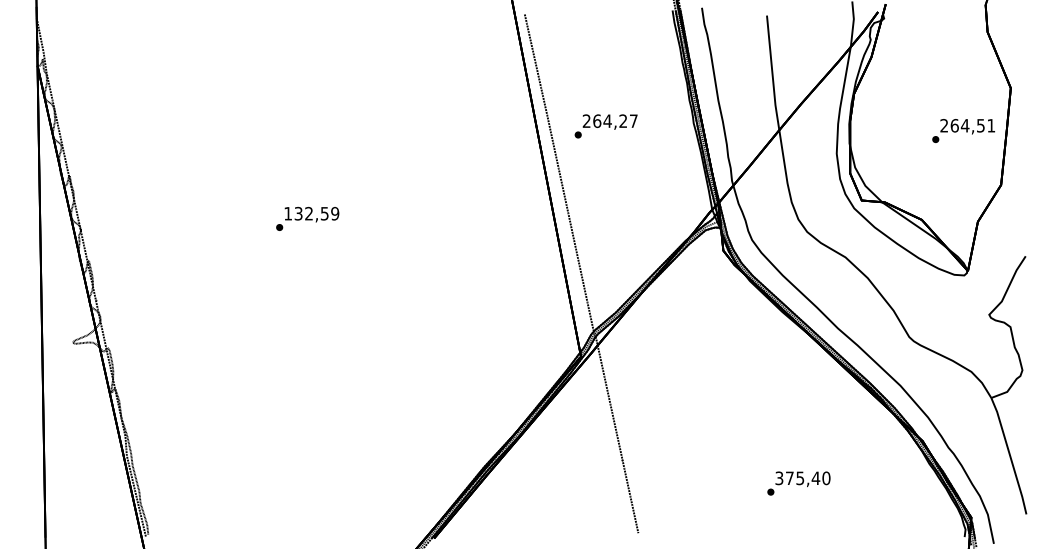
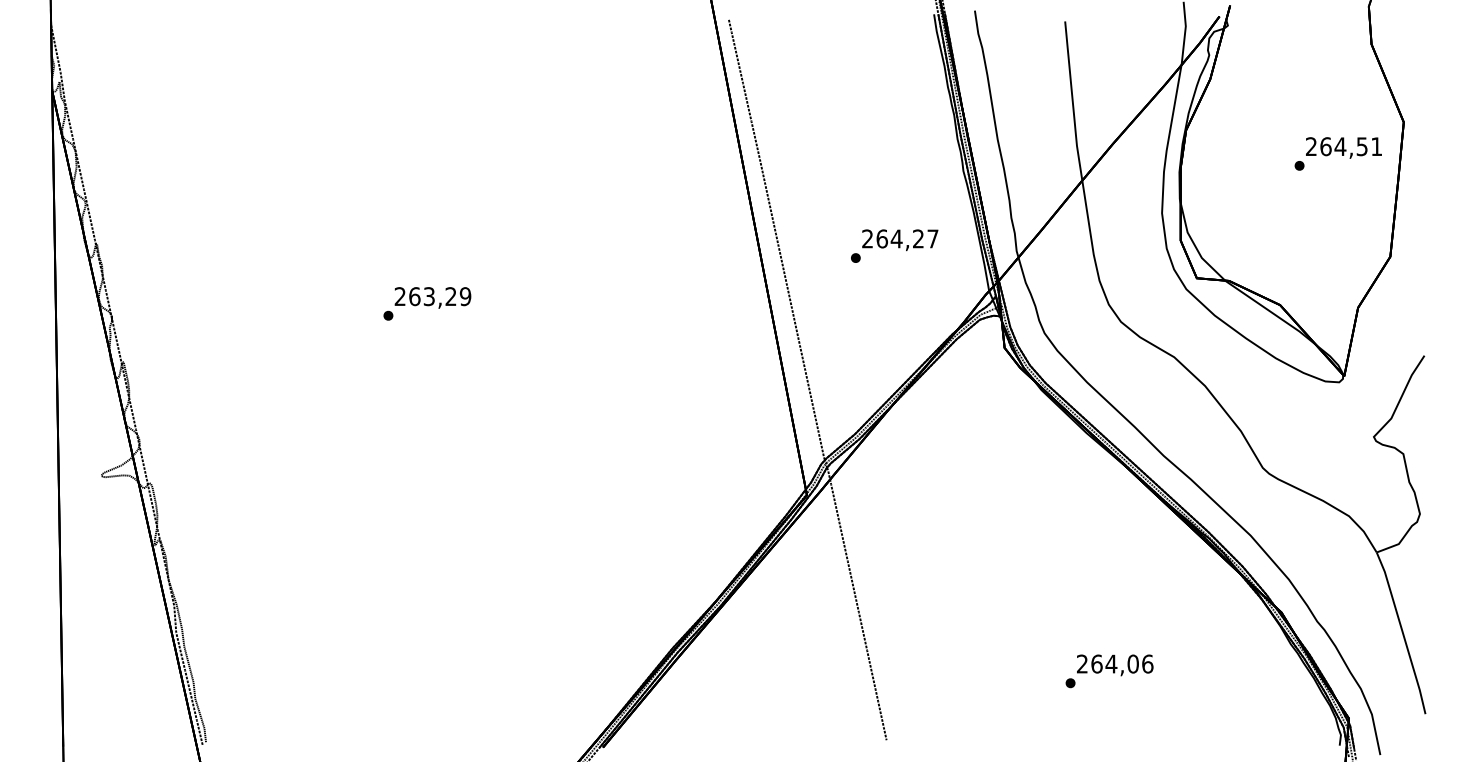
text: (605, 126) -> (893, 246), moved
text: (963, 130) -> (1338, 153), moved
text: (306, 213) -> (425, 296), 132,59 -> 263,29
text: (802, 478) -> (1114, 664), 375,40 -> 264,06

